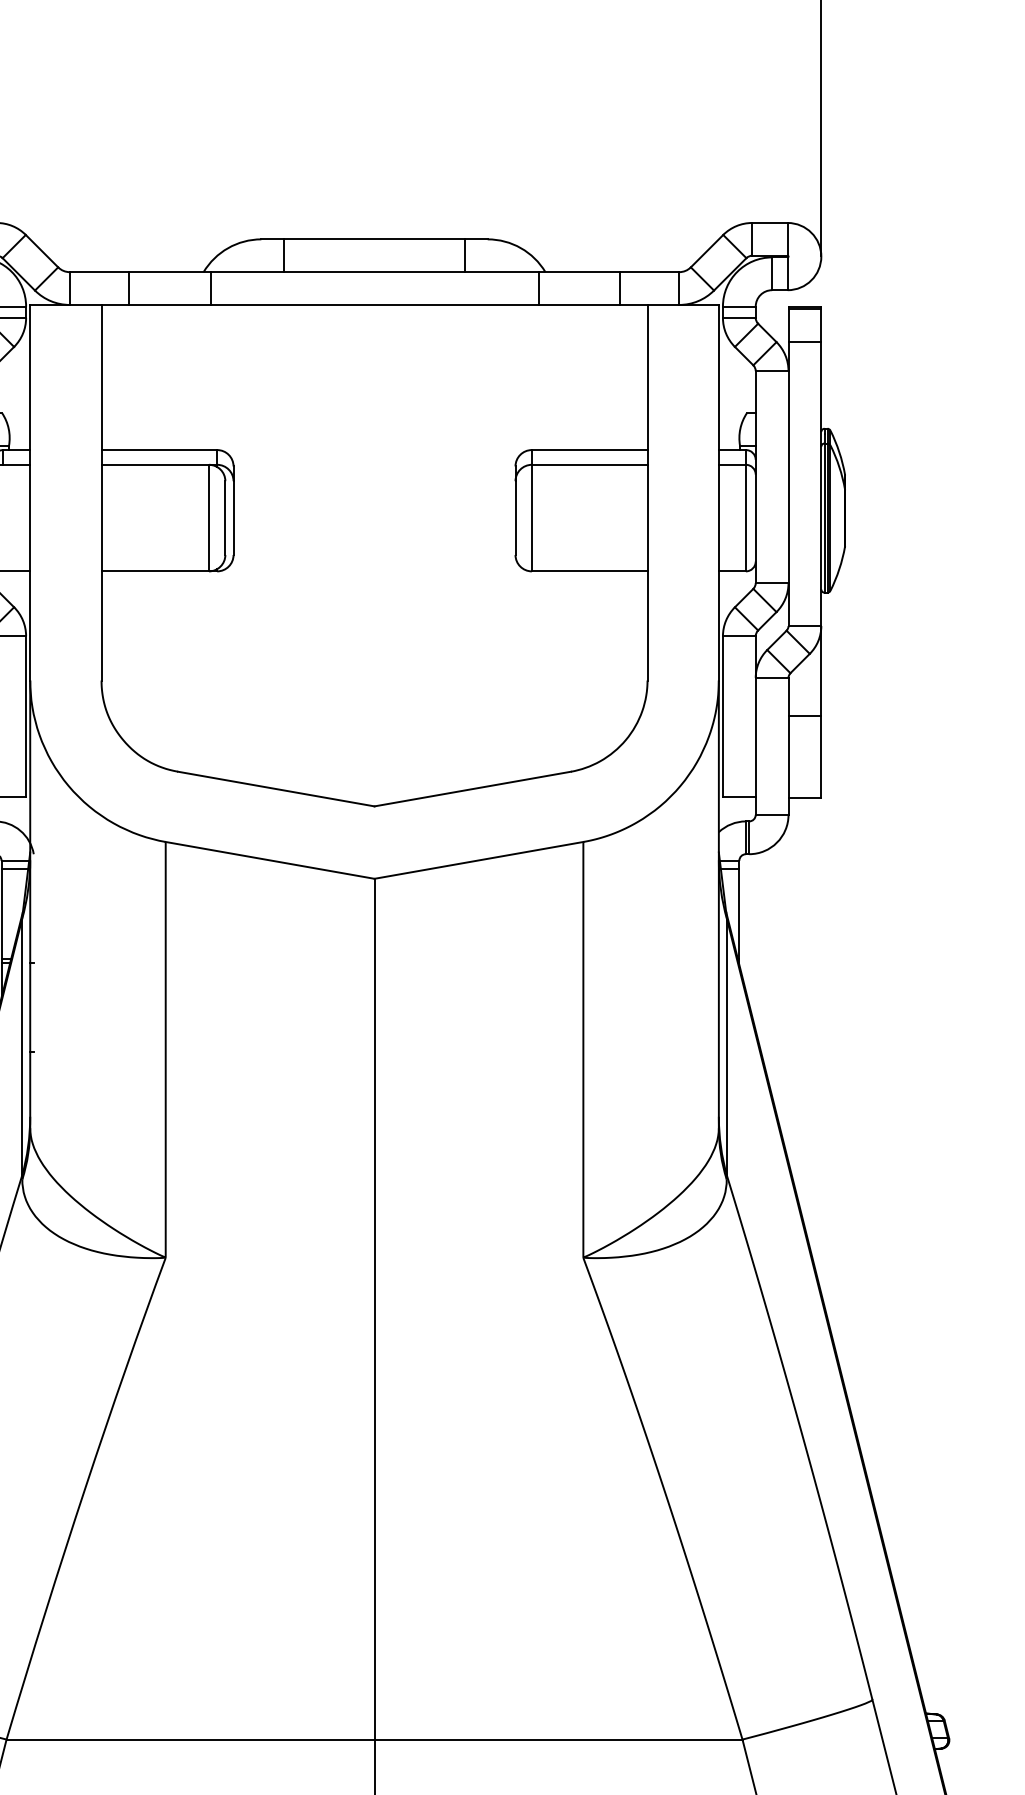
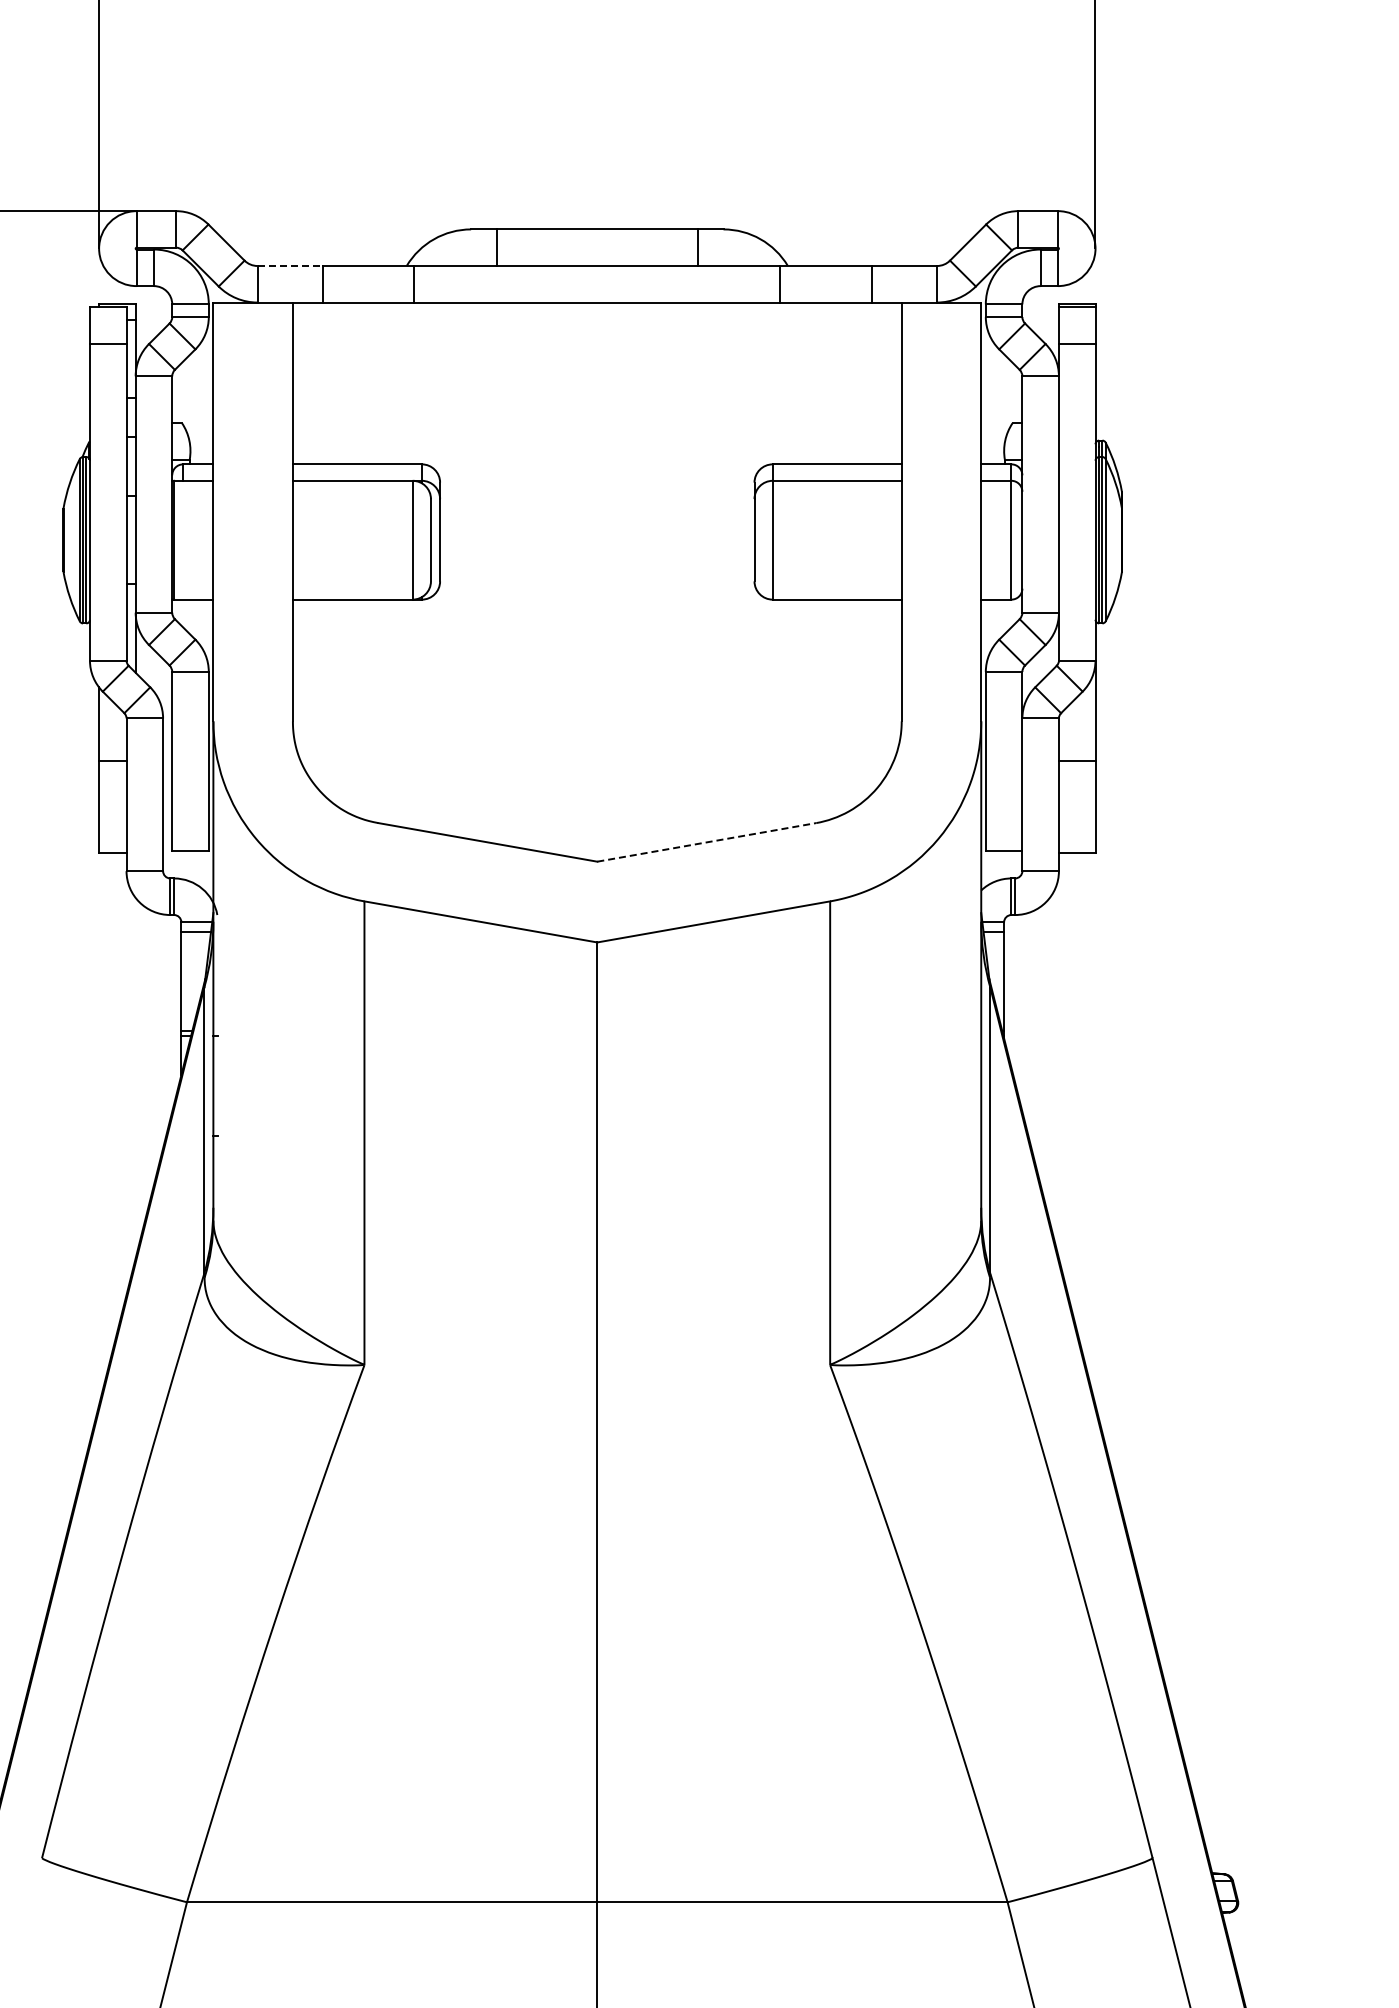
line: (99, 272) -> (290, 266), solid -> dashed
line: (473, 789) -> (707, 842), solid -> dashed

